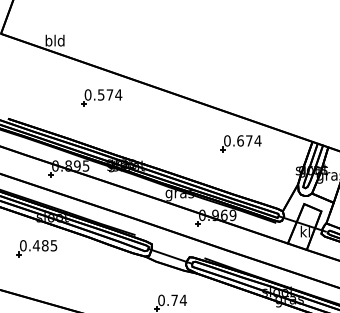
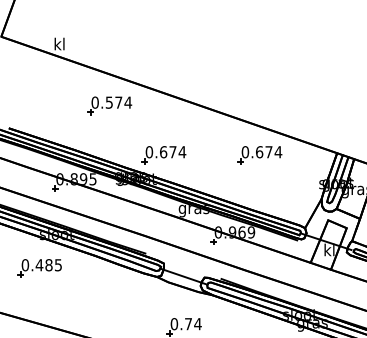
text: (54, 40) -> (59, 43), bld -> kl
part: (151, 143) -> (163, 155), added

